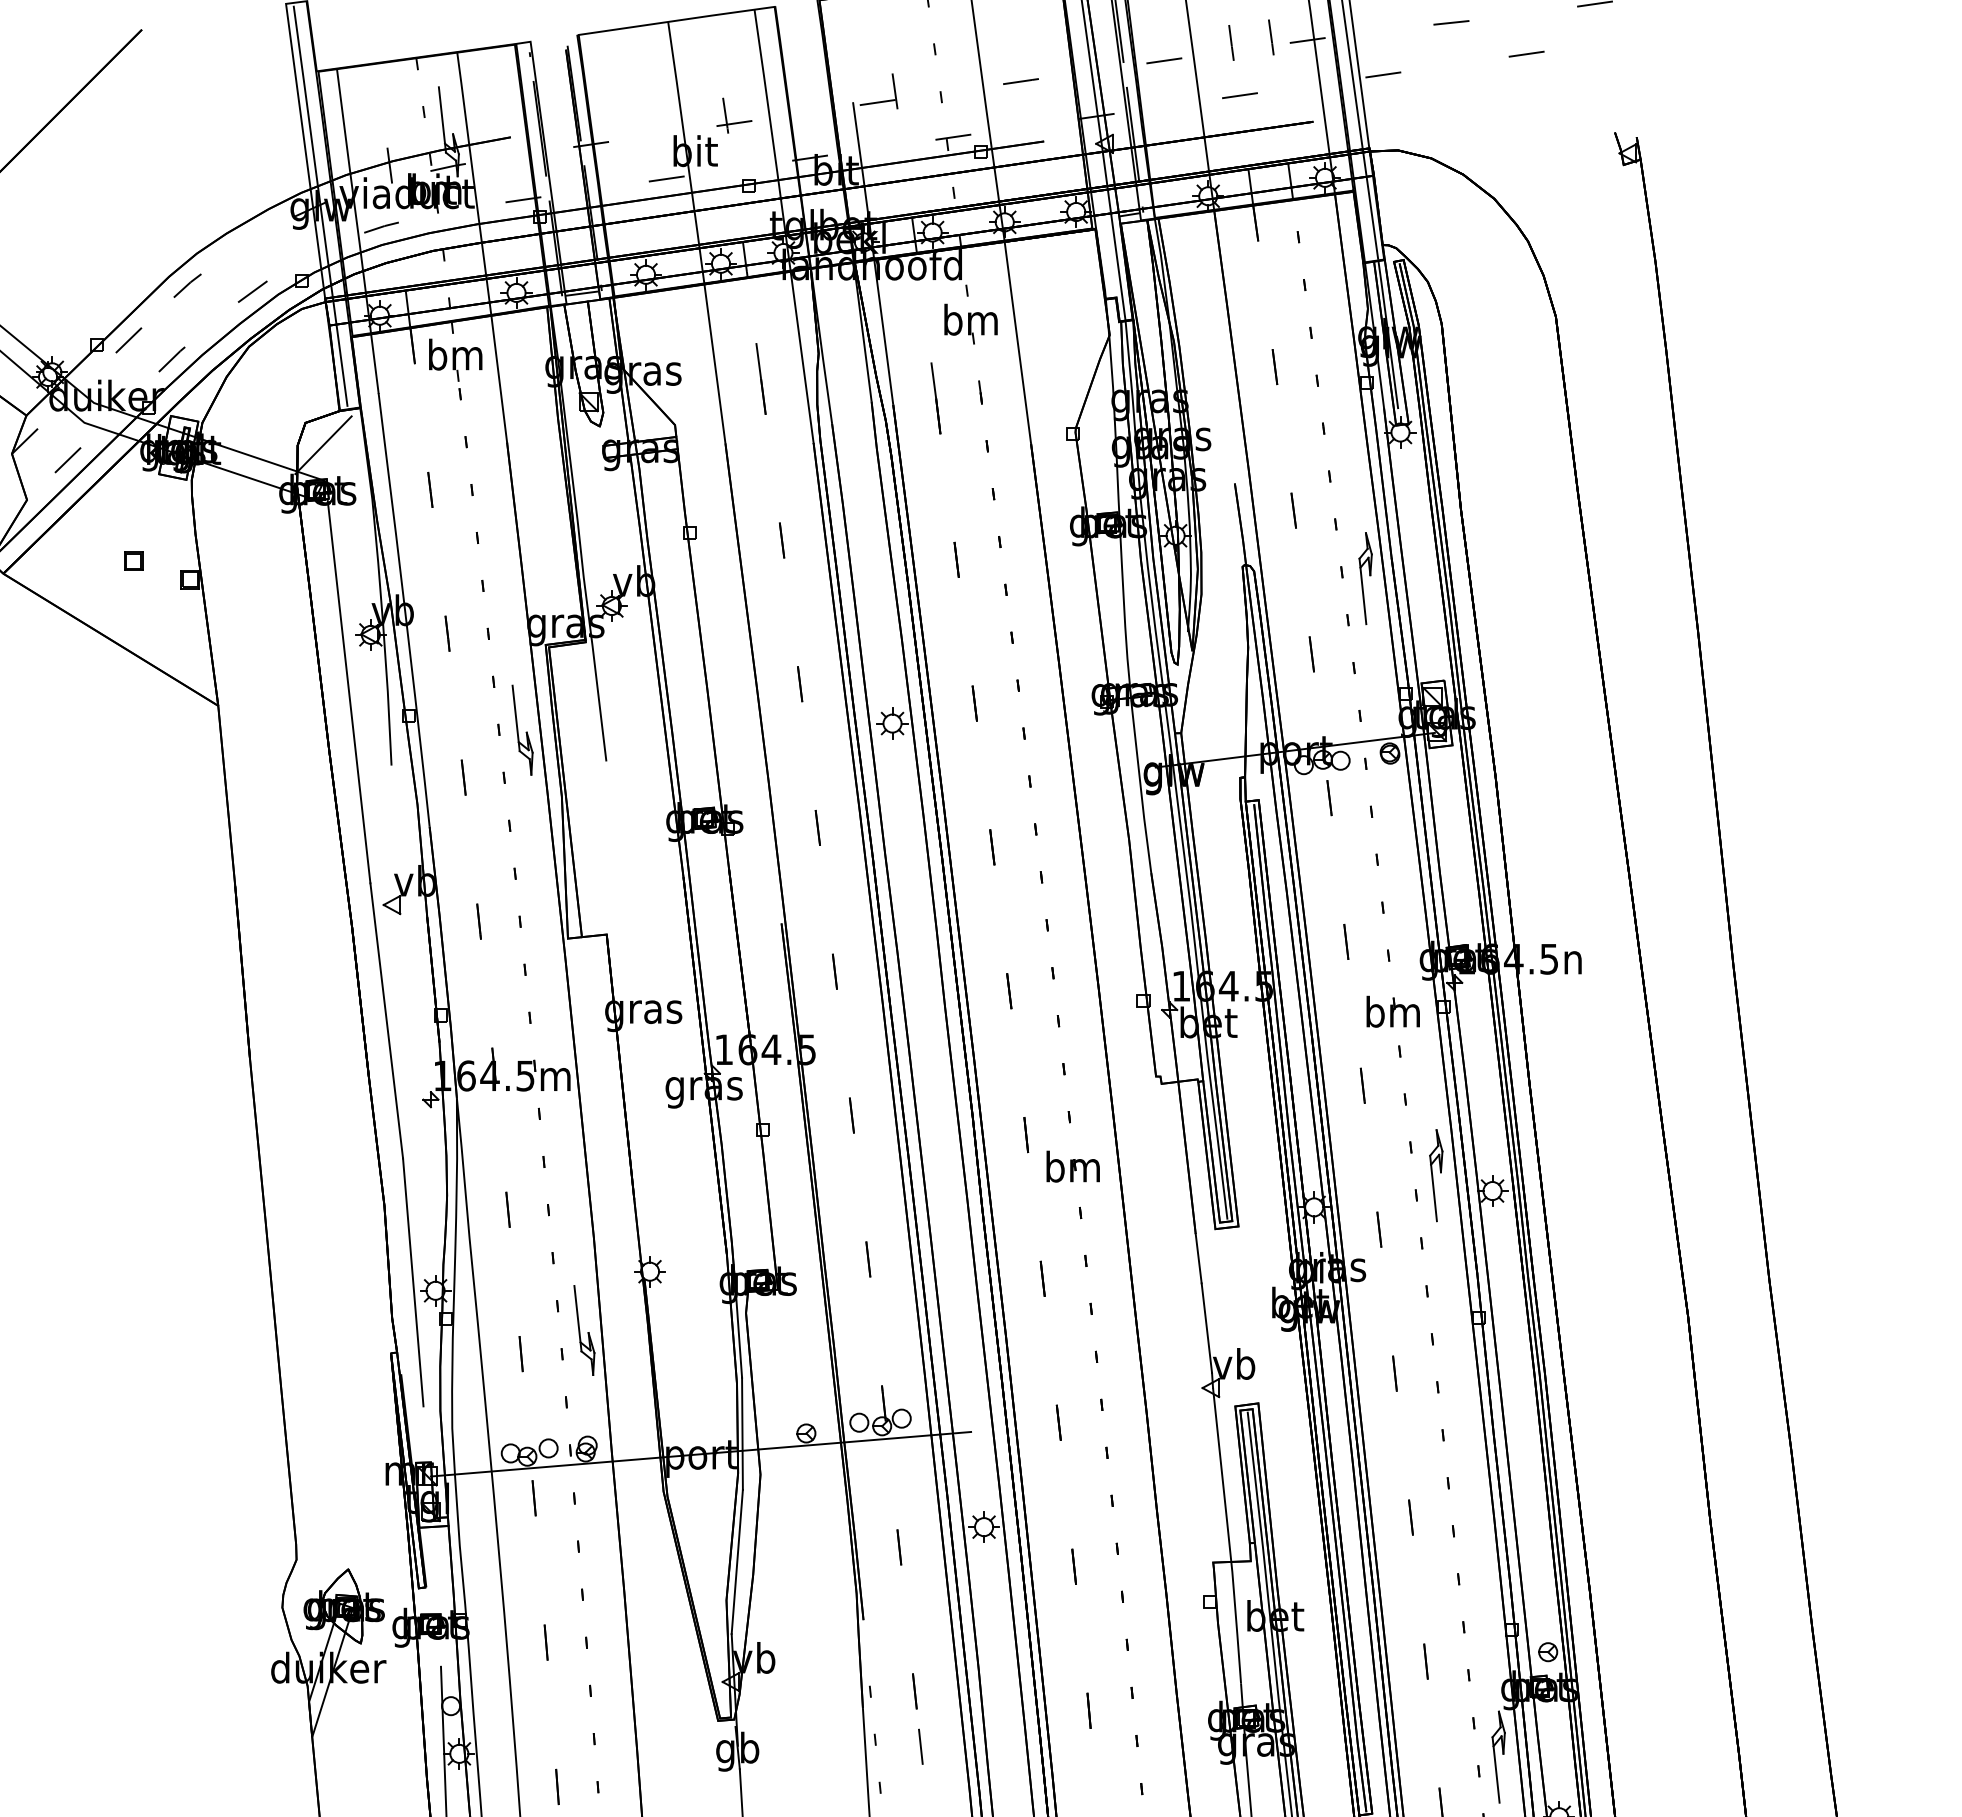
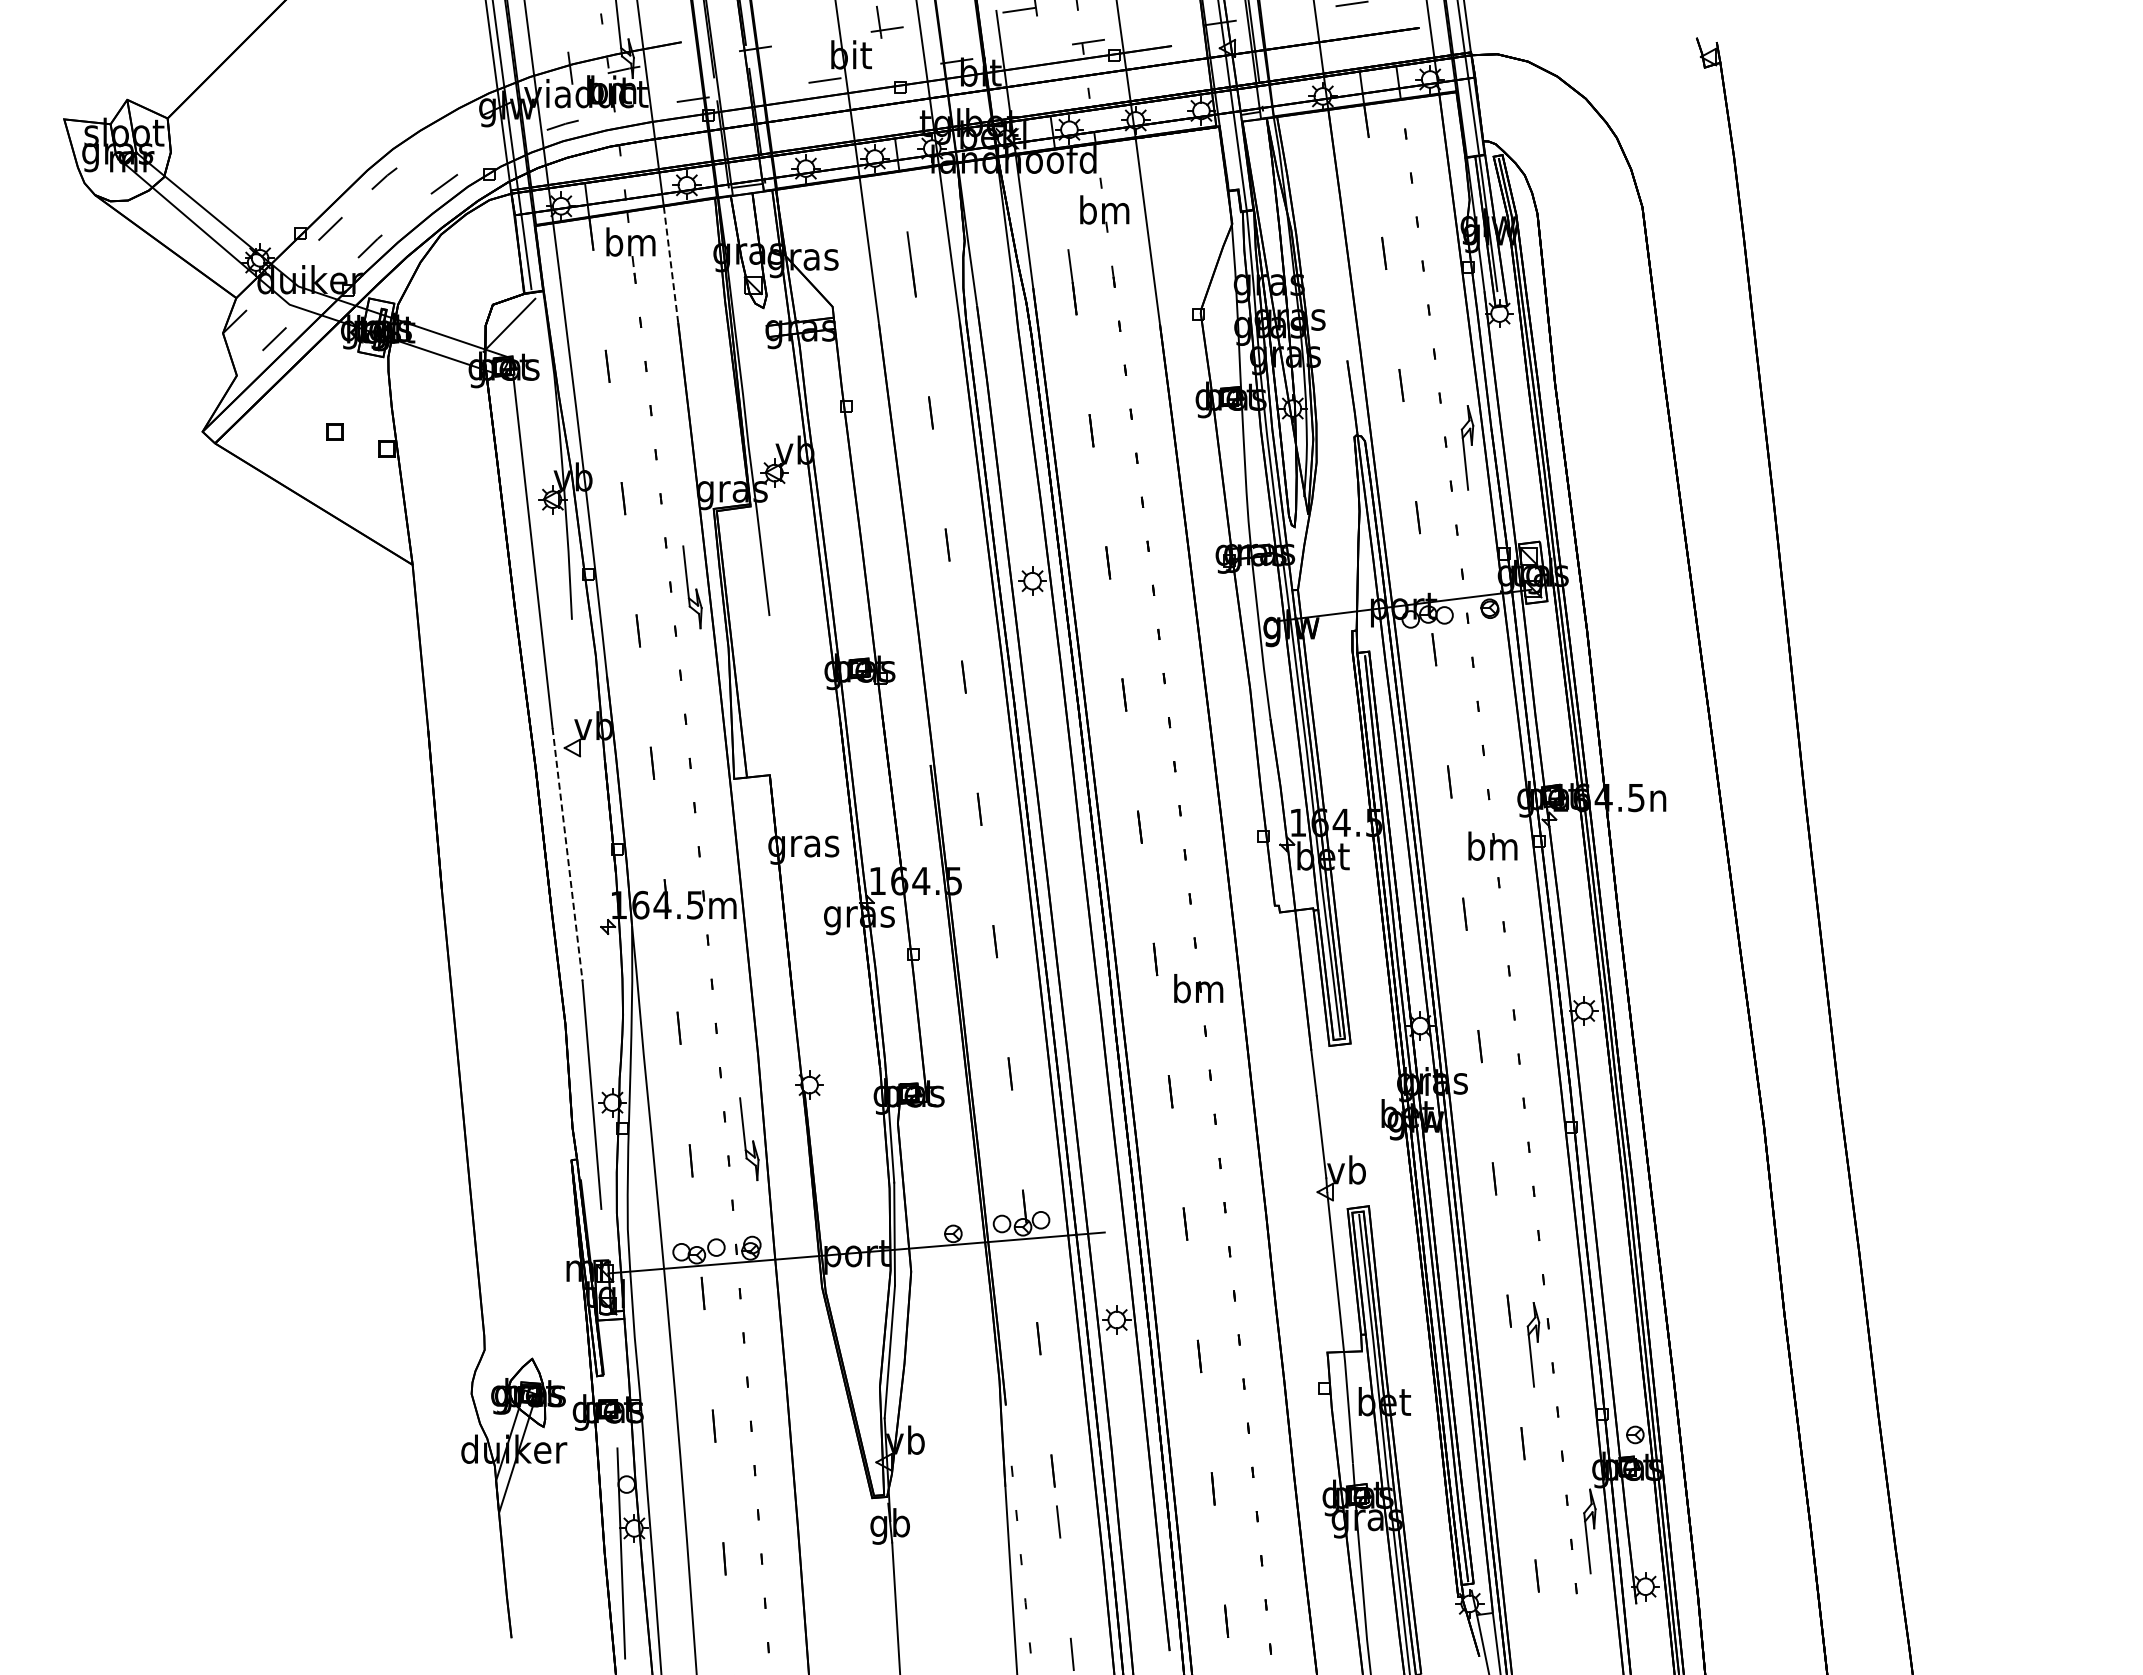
line: (499, 379) -> (671, 264), solid -> dashed
line: (386, 1021) -> (567, 855), solid -> dashed
part: (1436, 1175) -> (1533, 1344), moved

